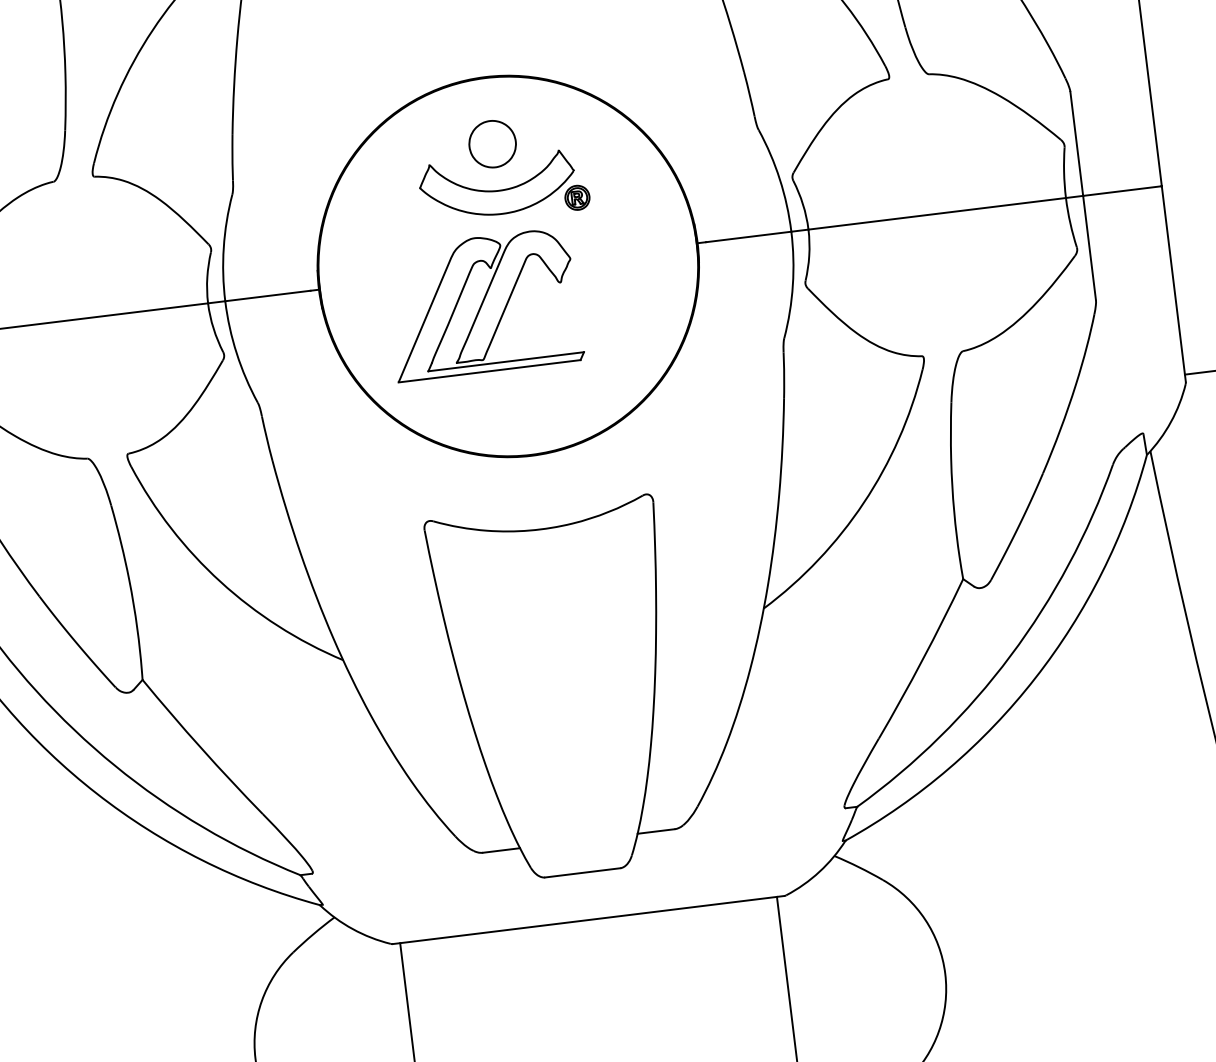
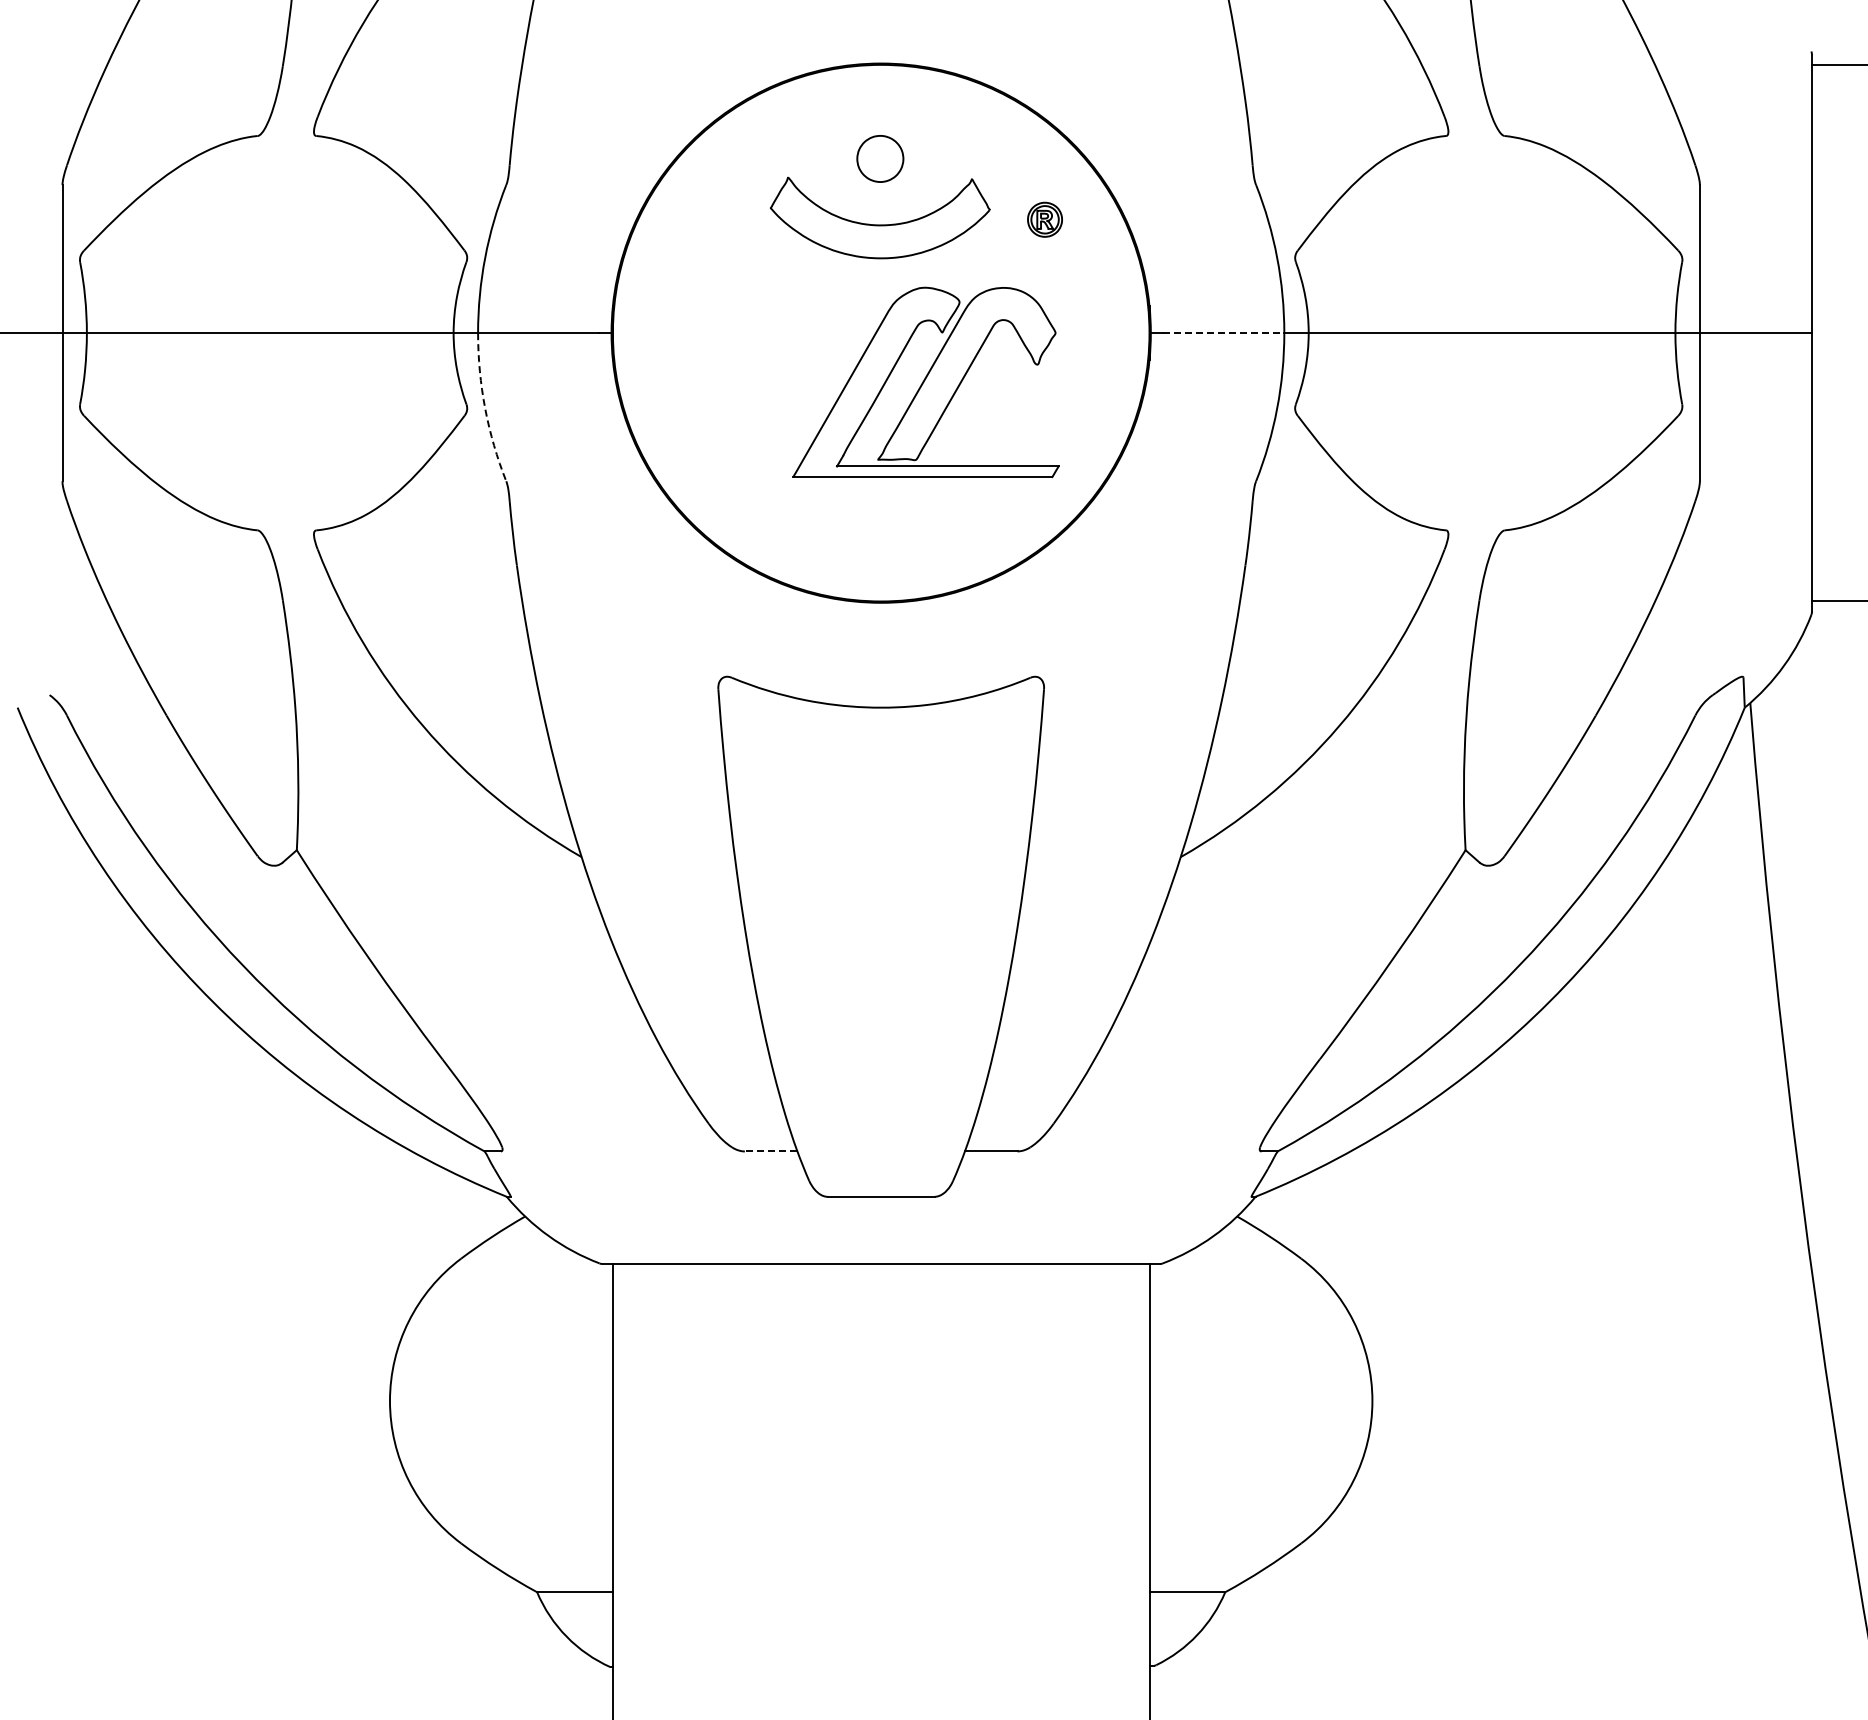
part: (492, 143) -> (880, 158), size x0.7
part: (577, 197) -> (1044, 219), moved
line: (748, 237) -> (1223, 333), solid -> dashed
part: (483, 304) -> (925, 381), moved
arc: (236, 353) -> (485, 408), solid -> dashed
line: (501, 850) -> (770, 1151), solid -> dashed

